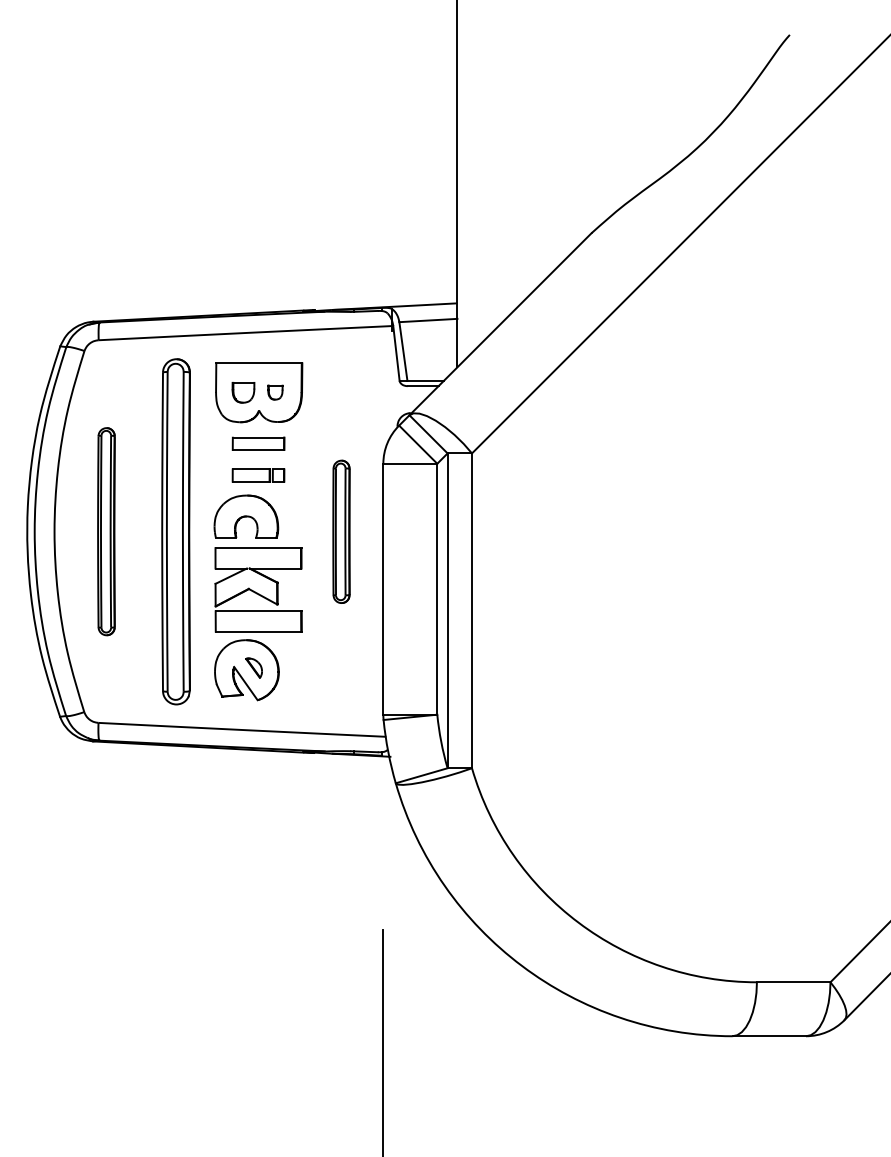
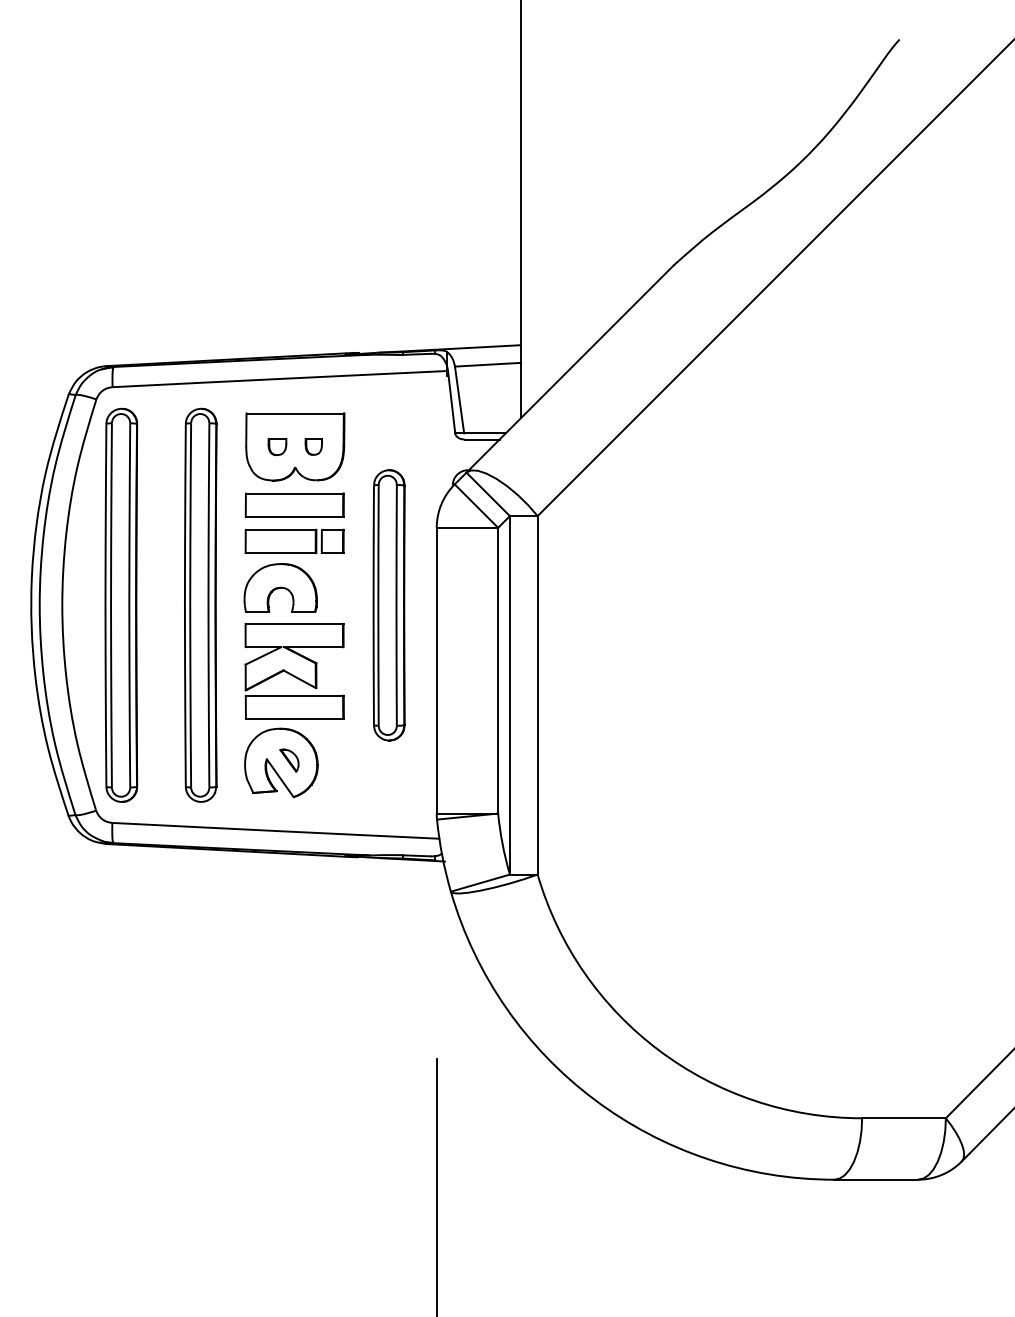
part: (243, 392) -> (277, 446), size x0.71
part: (258, 443) -> (294, 504), size x1.67
part: (258, 474) -> (294, 540), size x1.67
part: (106, 531) -> (121, 604), size x1.67
part: (340, 531) -> (388, 605), size x1.67

